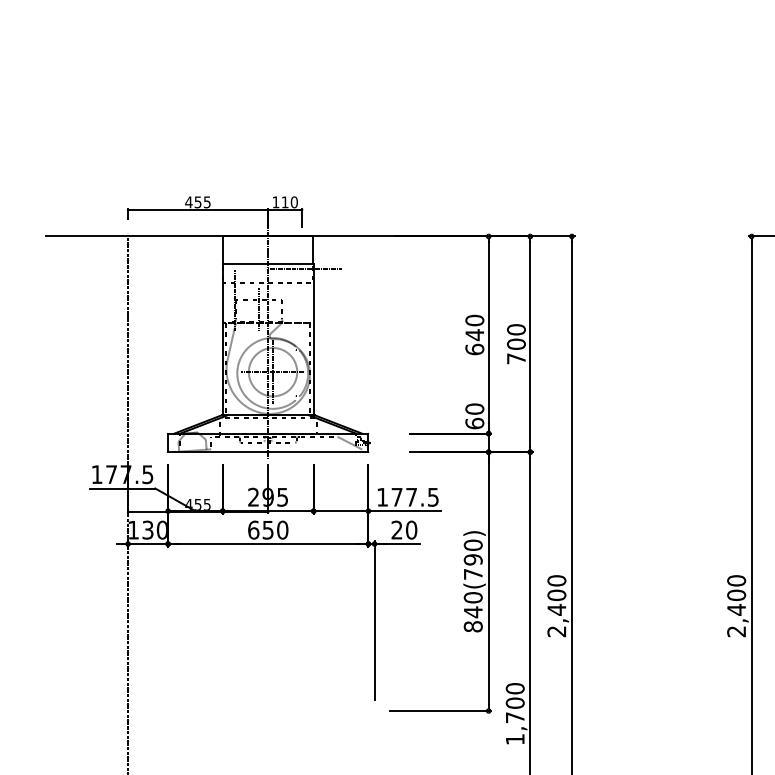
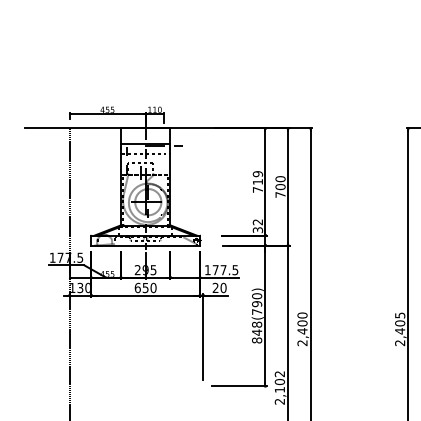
text: (474, 334) -> (257, 181), 640 -> 719
text: (474, 416) -> (257, 226), 60 -> 32
text: (737, 580) -> (400, 315), 2,400 -> 2,405
text: (472, 597) -> (256, 324), 840(790) -> 848(790)
text: (514, 713) -> (279, 387), 1,700 -> 2,102

